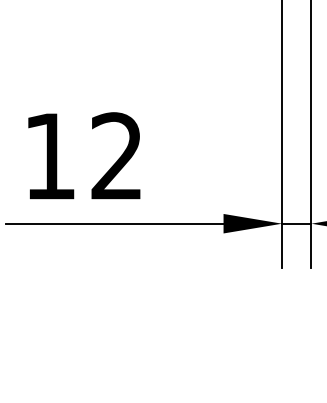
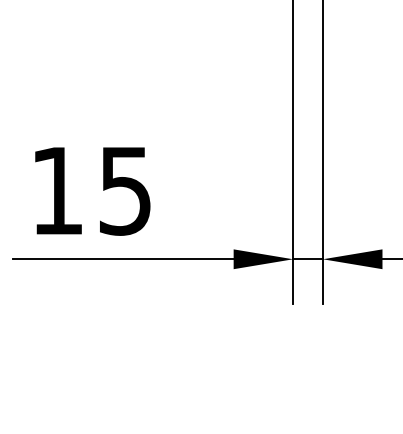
text: (116, 156) -> (124, 190), 12 -> 15

